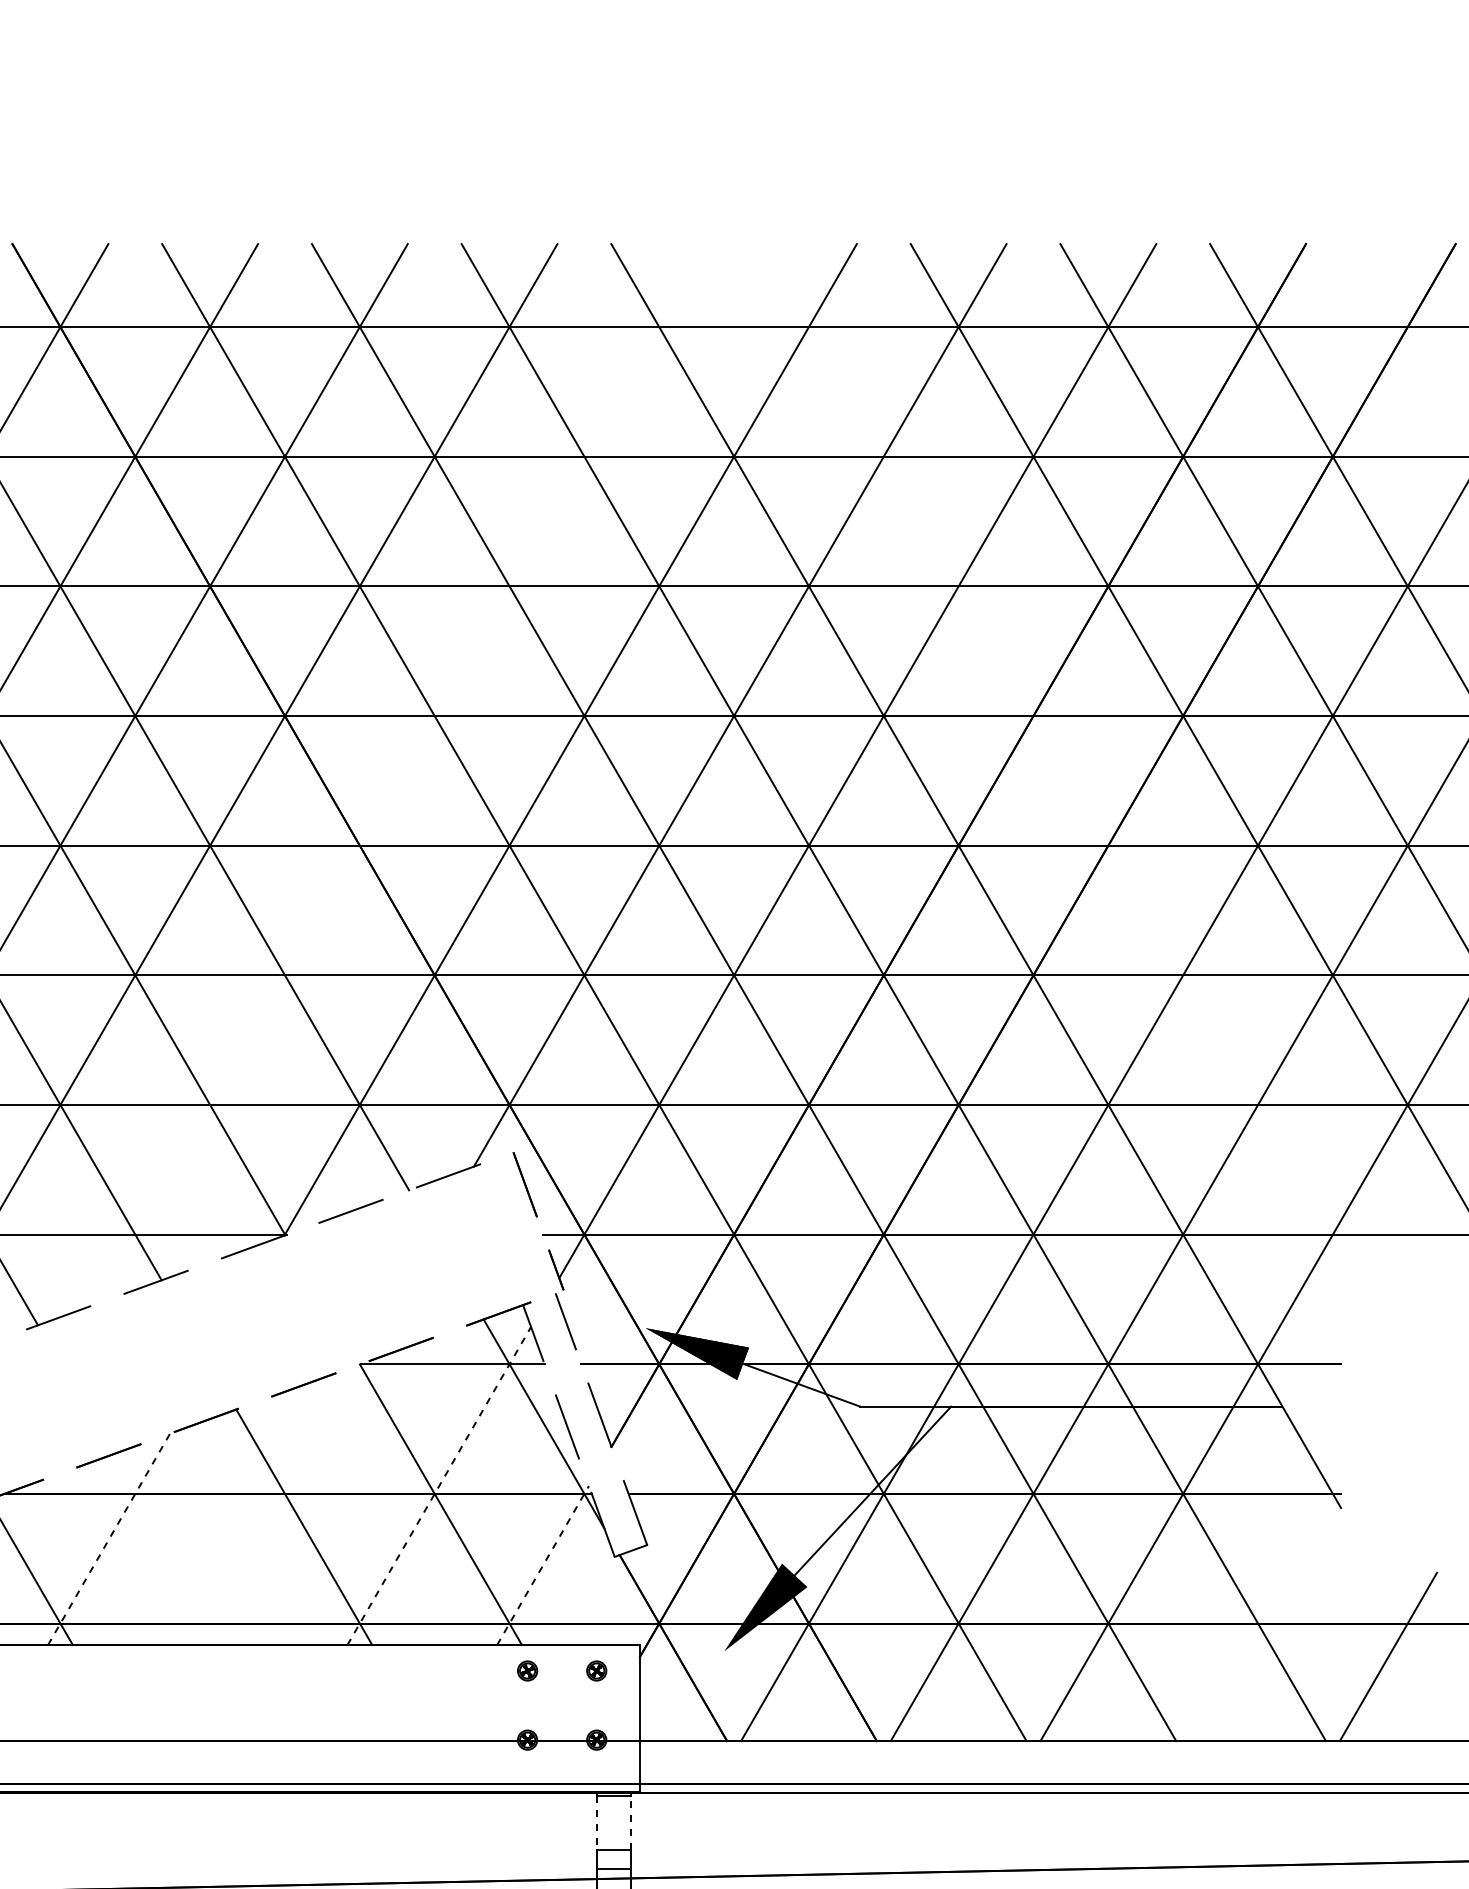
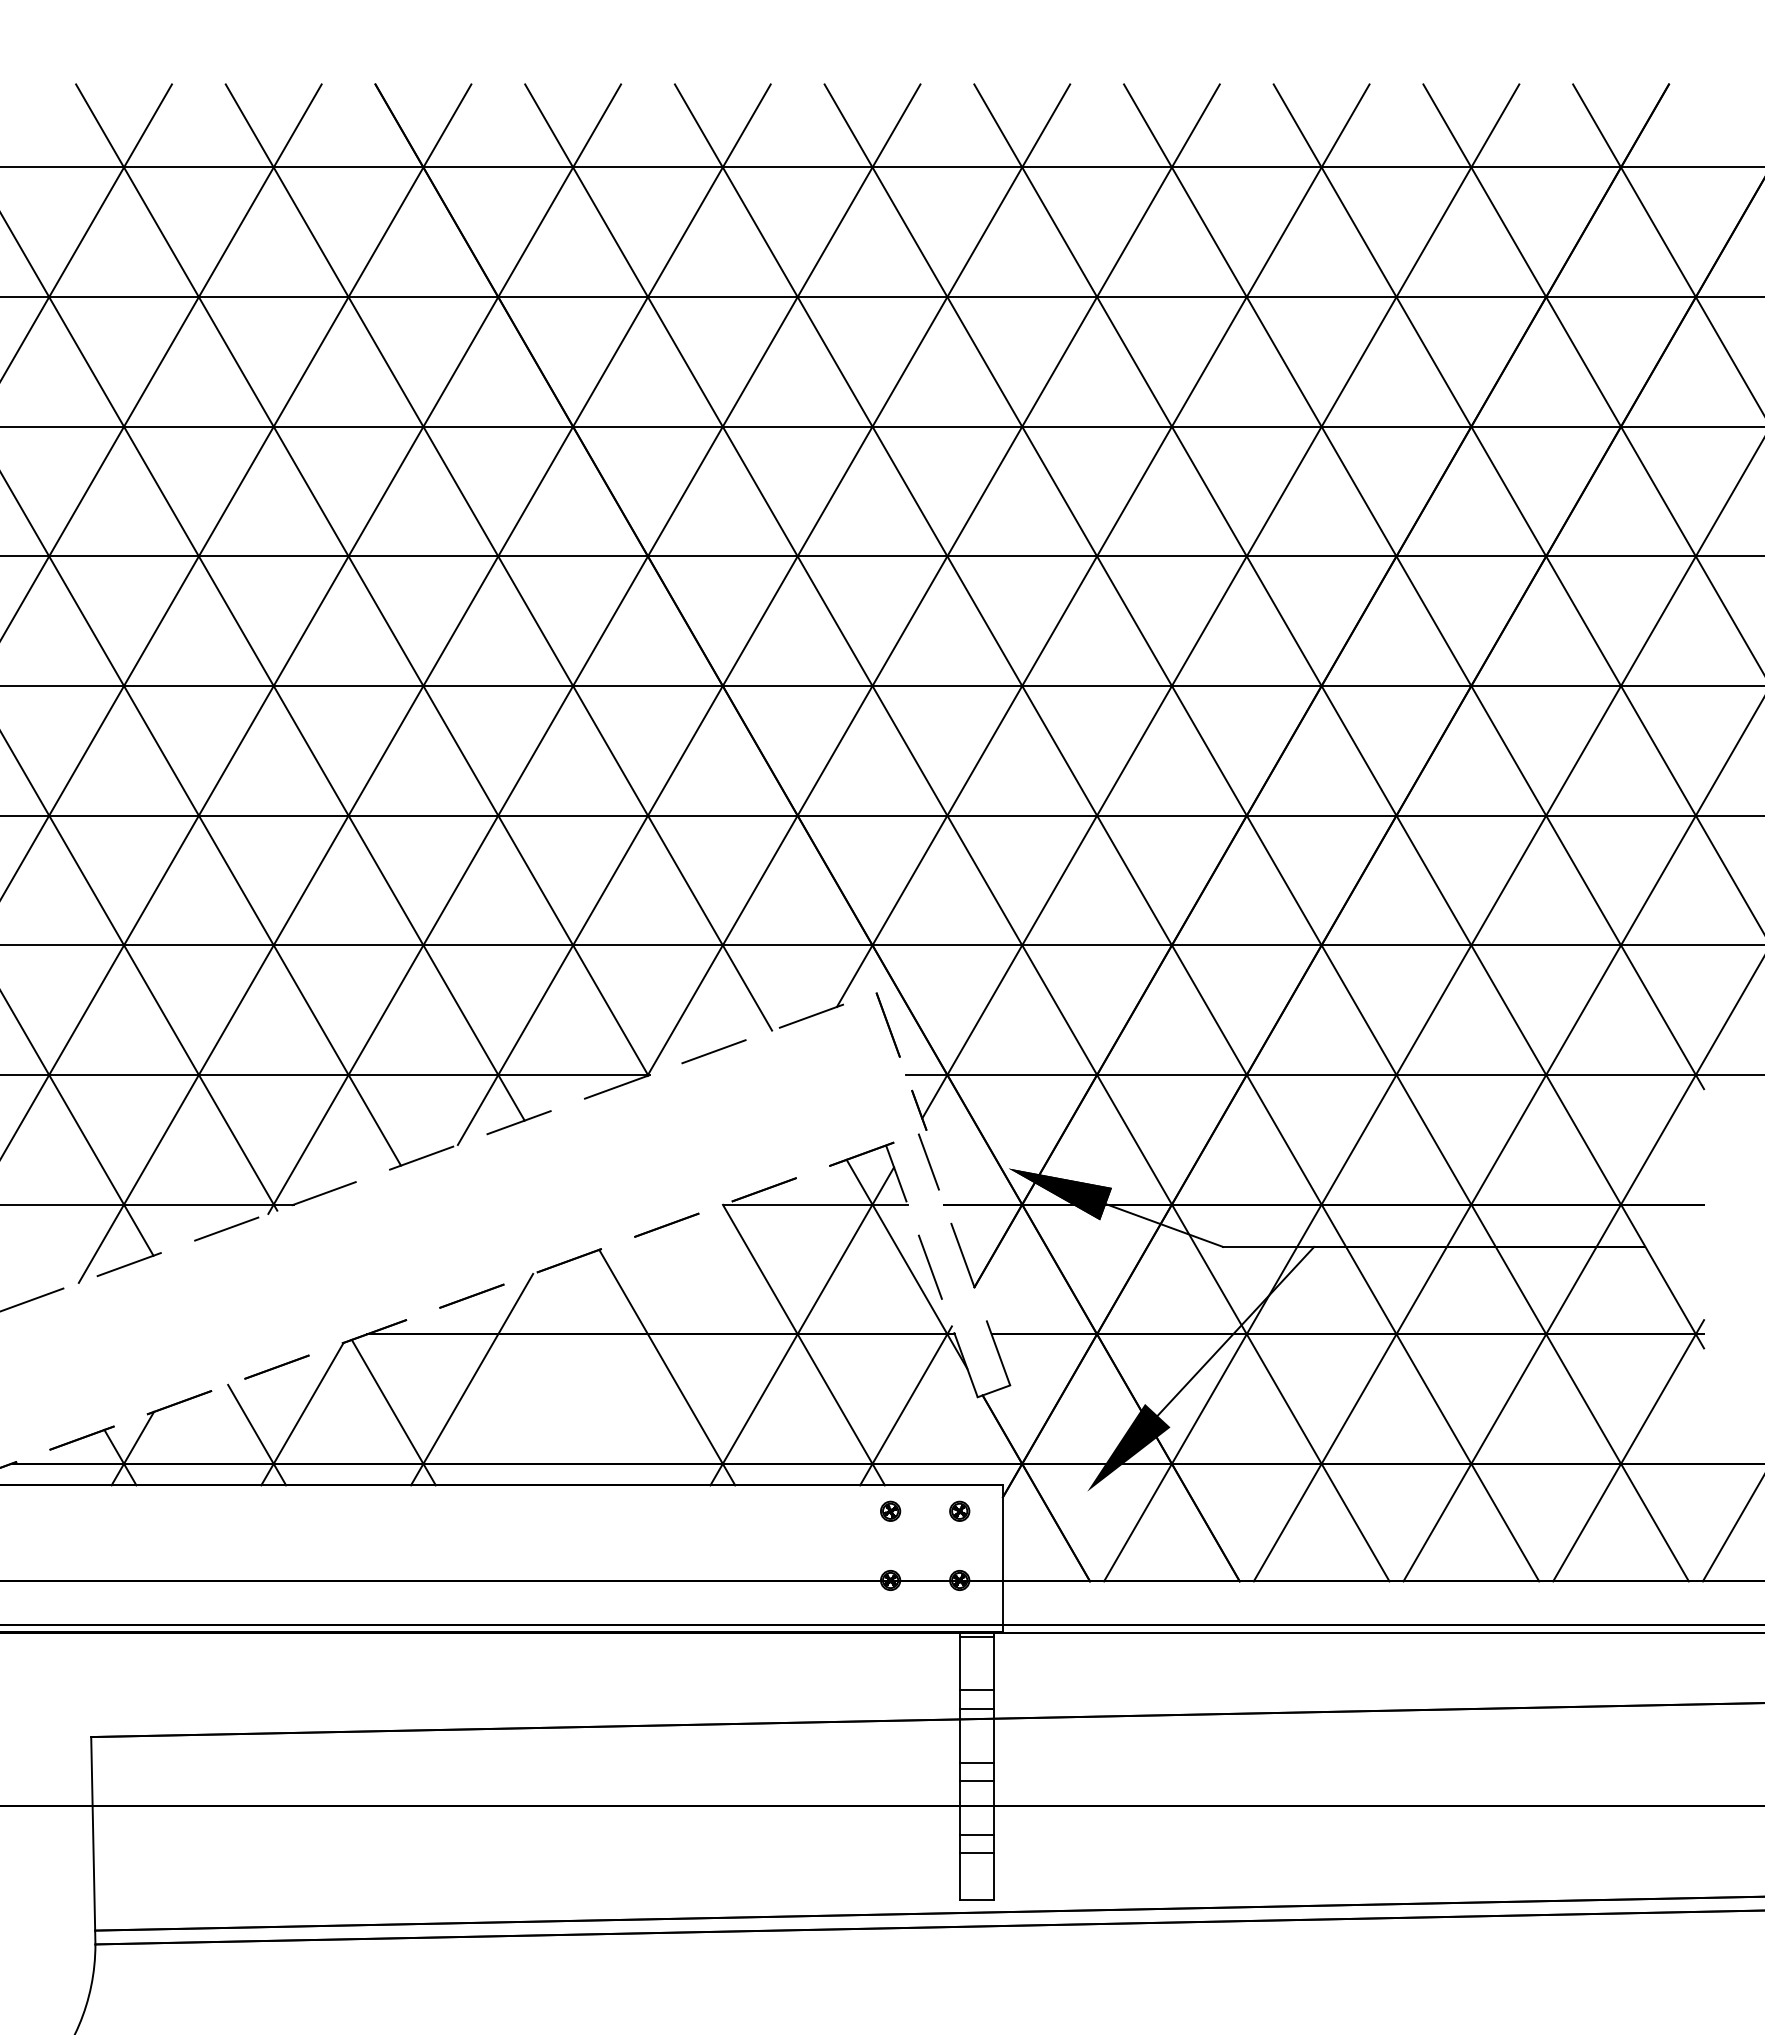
line: (1051, 746) -> (1414, 586), added
line: (400, 774) -> (763, 614), added
line: (439, 1486) -> (802, 1326), dashed -> solid
line: (109, 1539) -> (472, 1379), dashed -> solid
line: (543, 1565) -> (906, 1405), dashed -> solid
line: (1265, 1610) -> (1628, 1450), added
line: (596, 1823) -> (959, 1663), dashed -> solid
line: (631, 1823) -> (994, 1663), dashed -> solid

